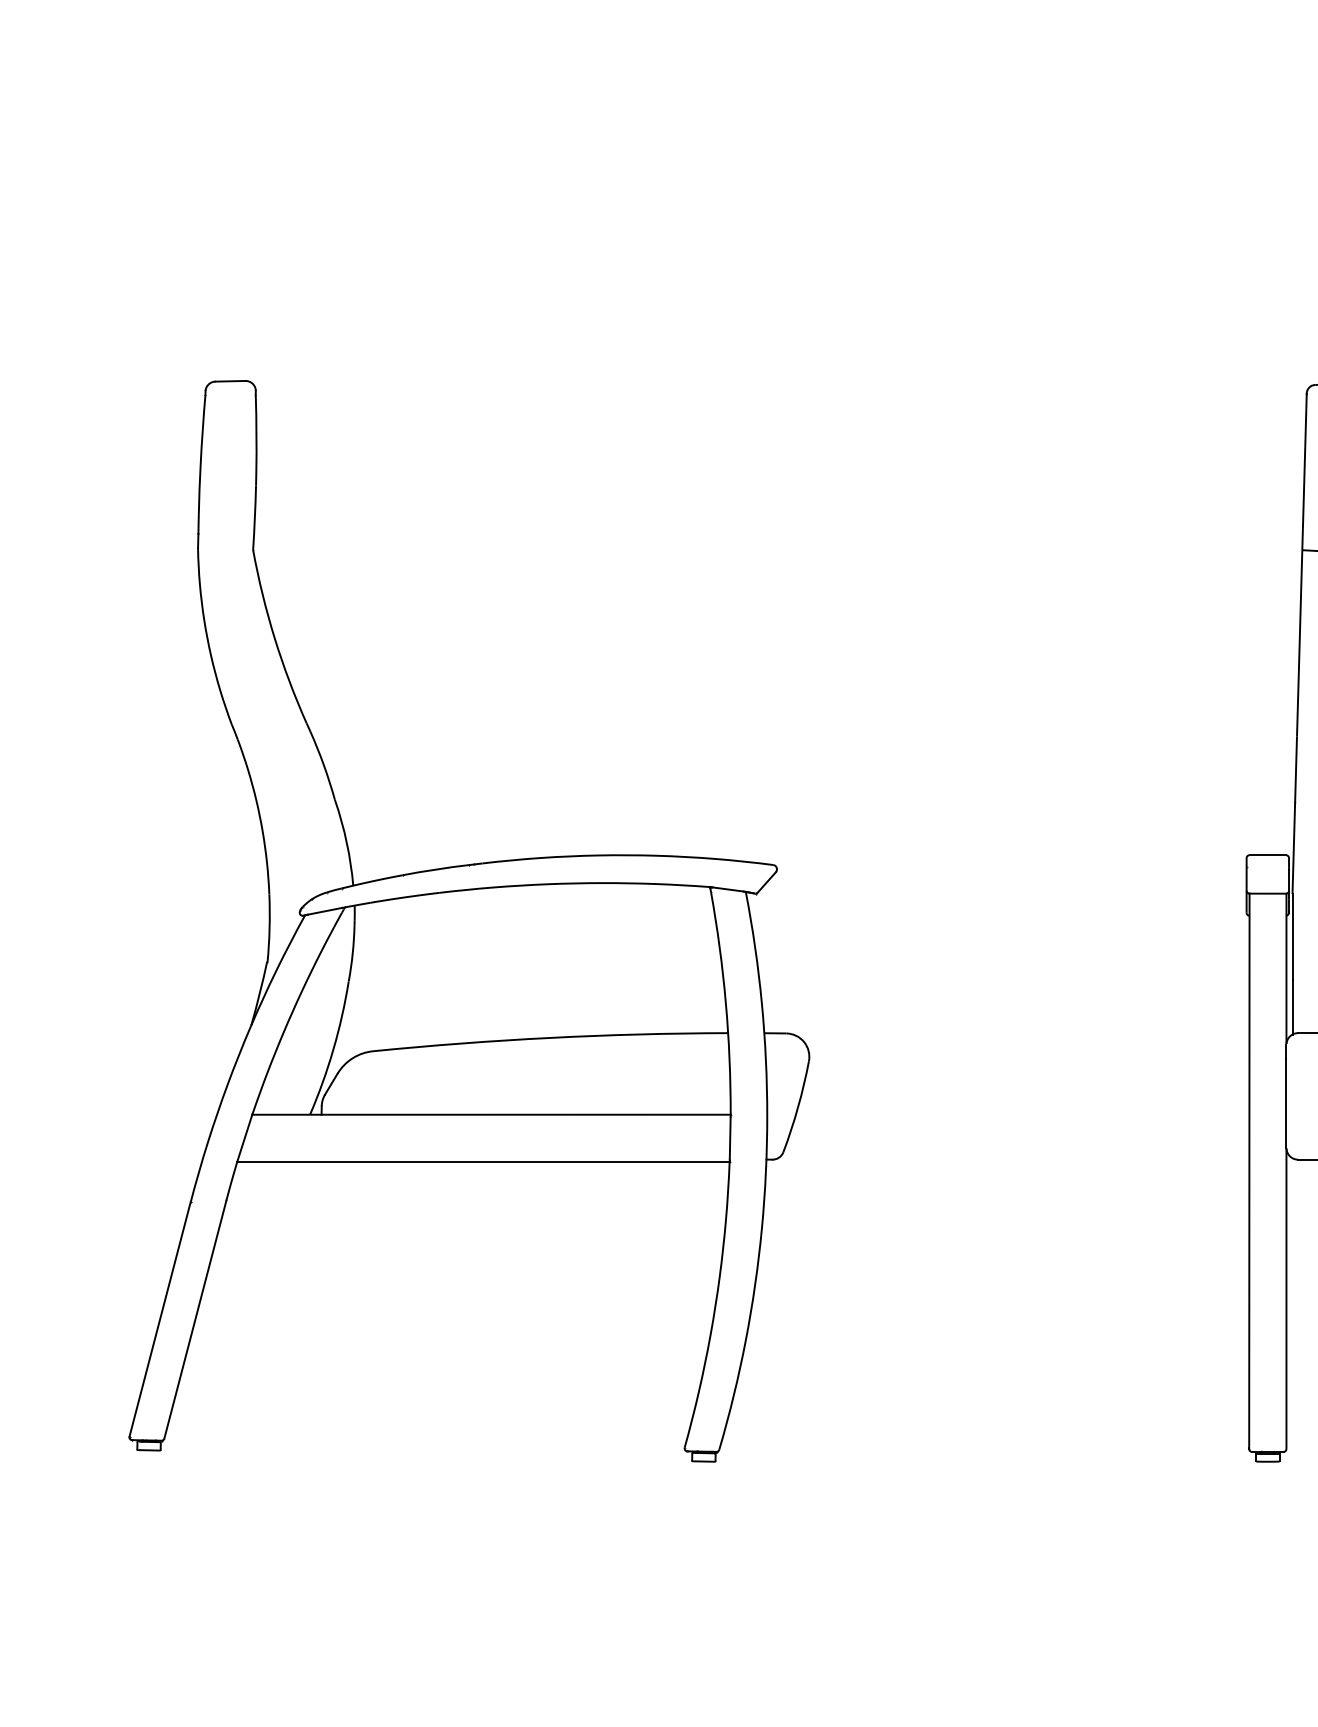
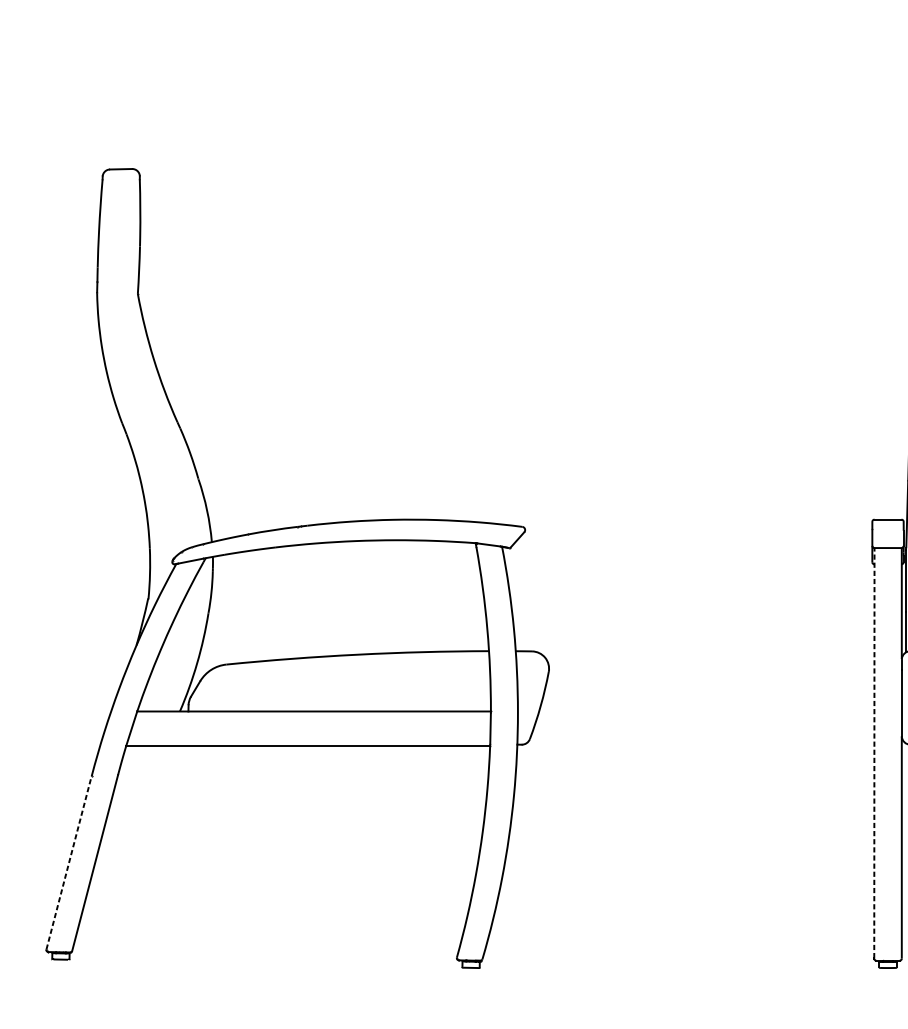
line: (1249, 1170) -> (874, 752), solid -> dashed
line: (160, 1318) -> (69, 862), solid -> dashed

